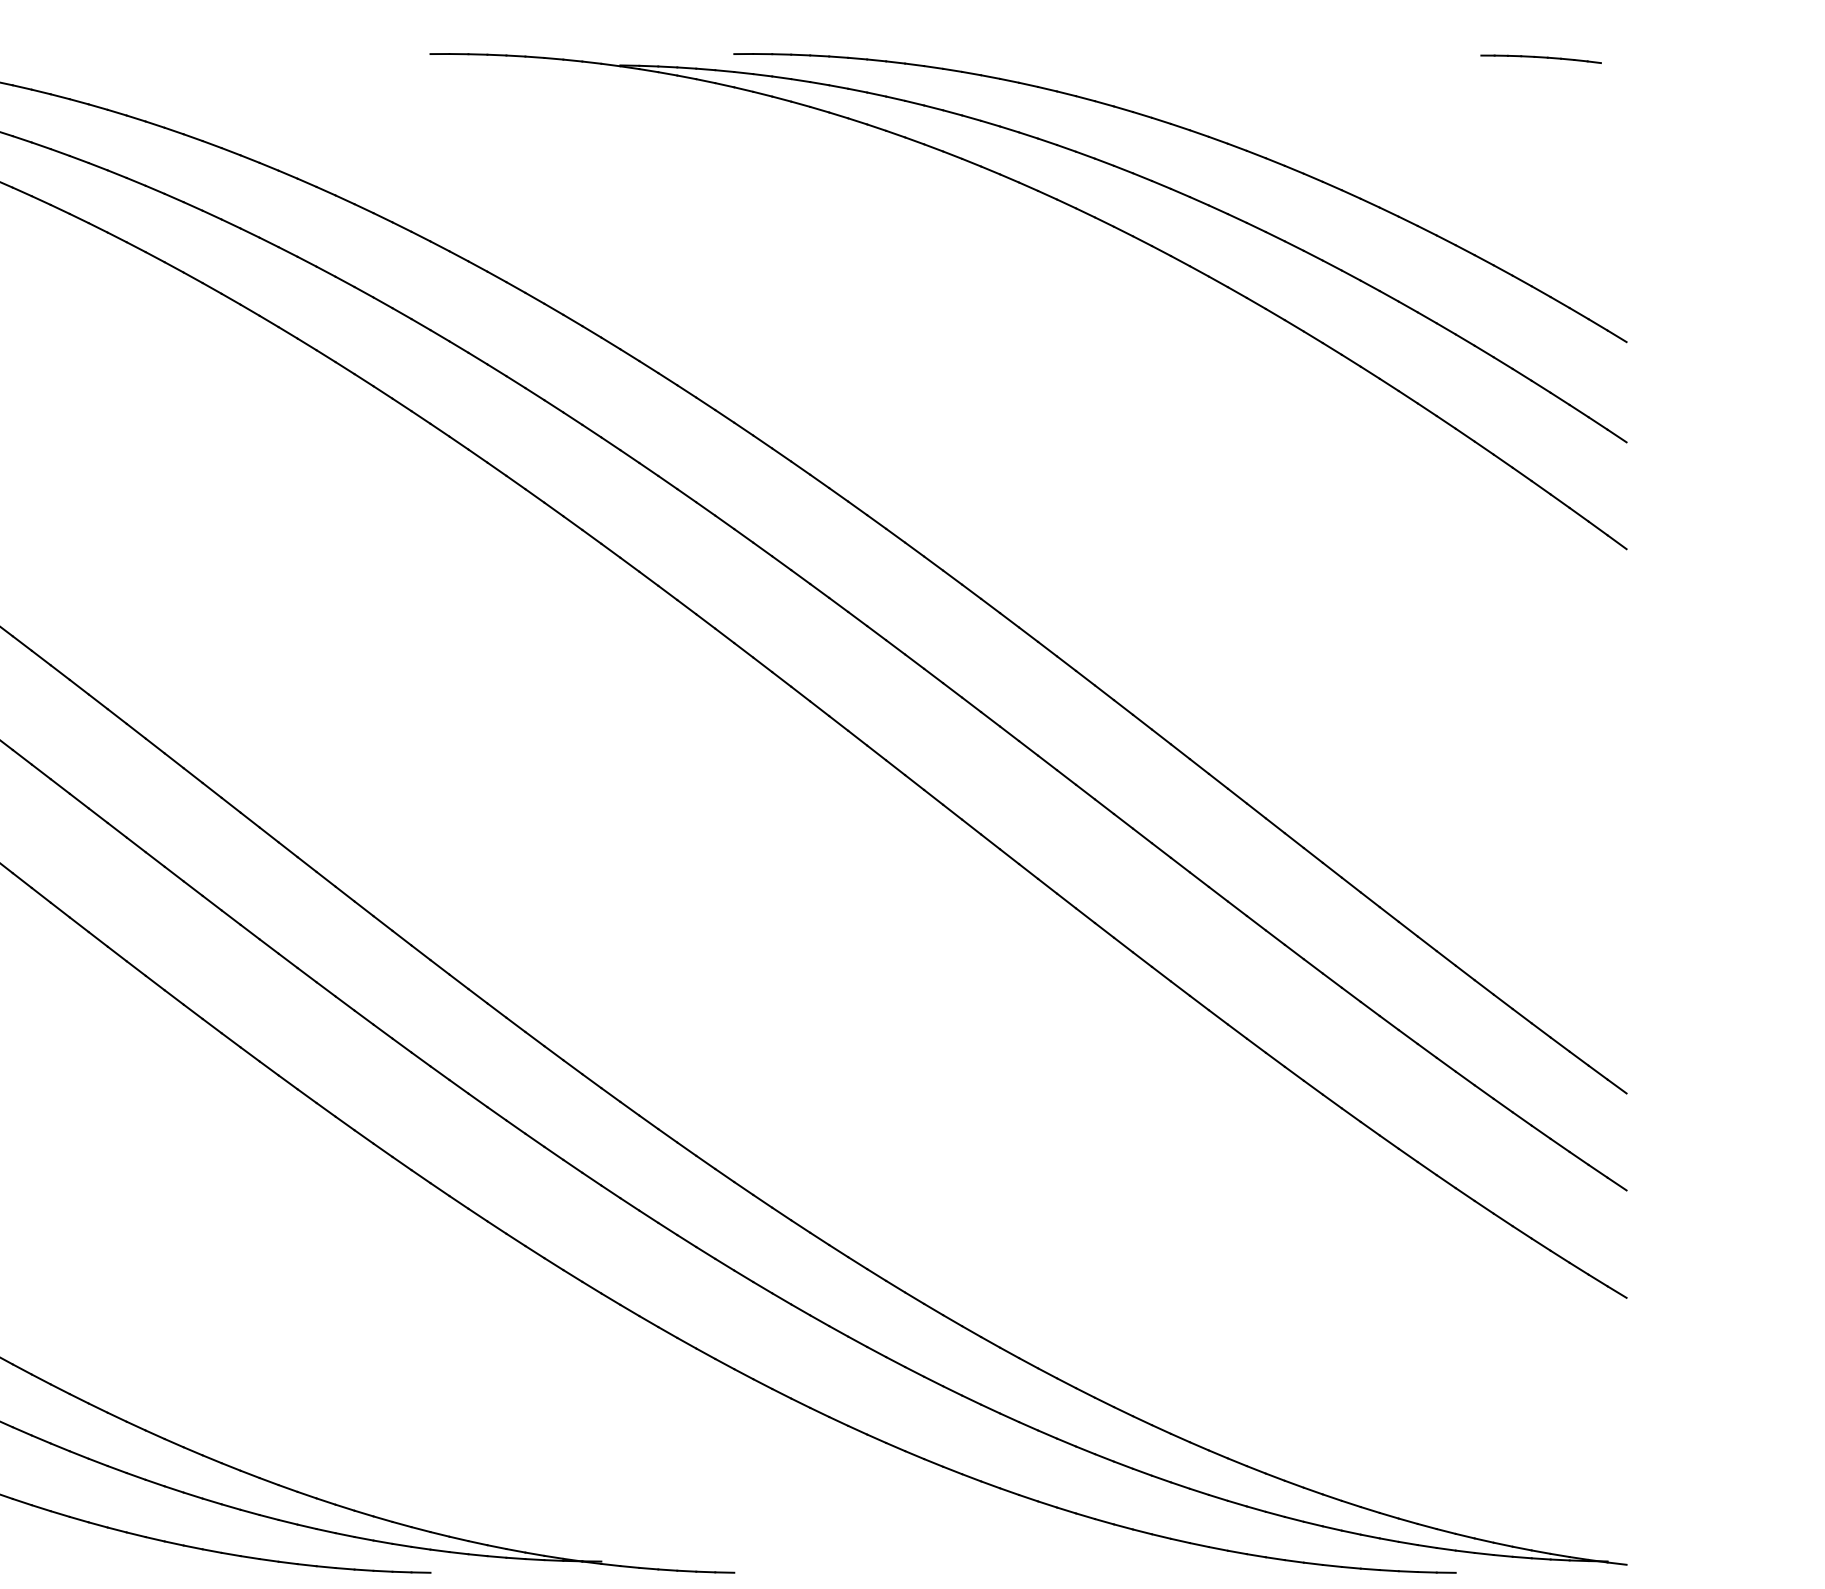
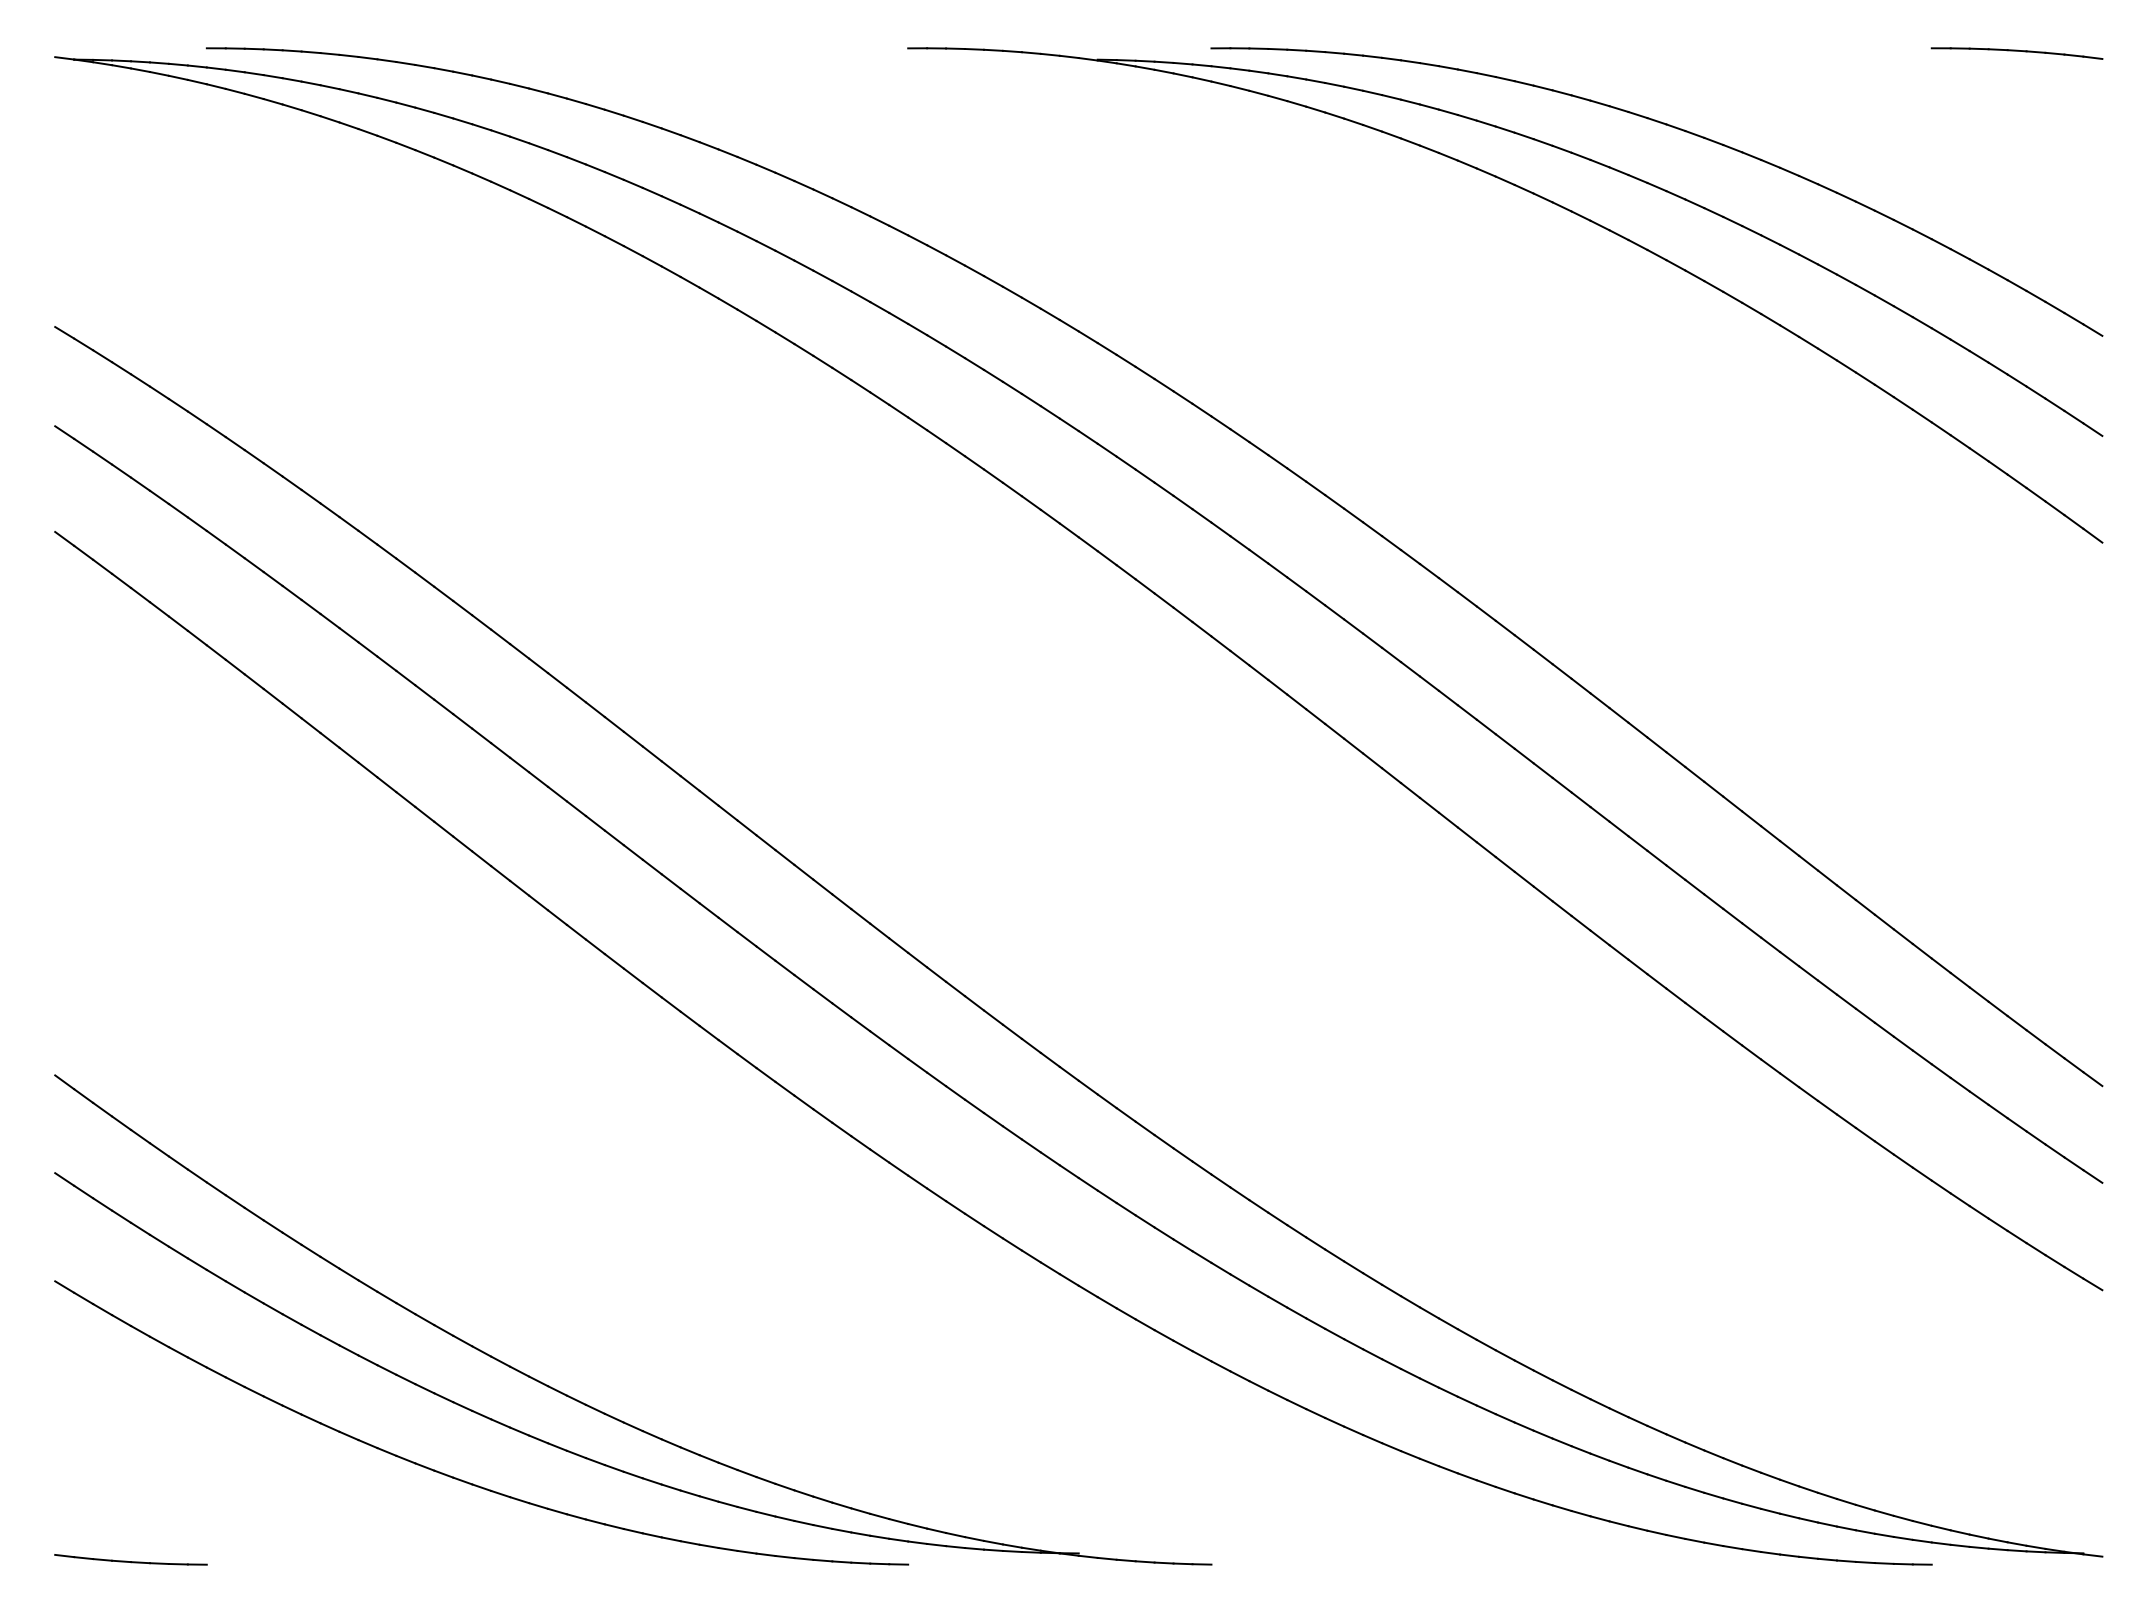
part: (1540, 59) -> (2016, 53), size x1.43

